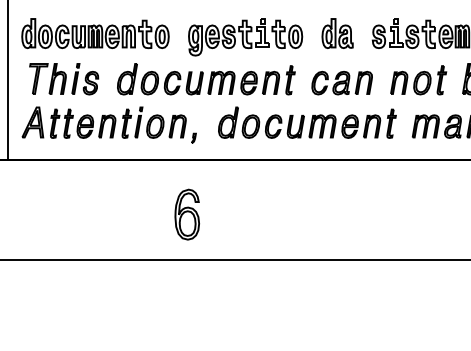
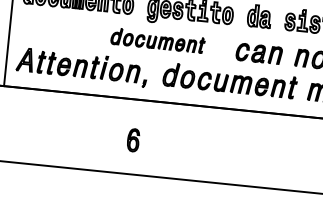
part: (64, 79) -> (52, 30), removed
part: (206, 79) -> (158, 40), size x0.7
part: (186, 214) -> (132, 140), size x0.6

